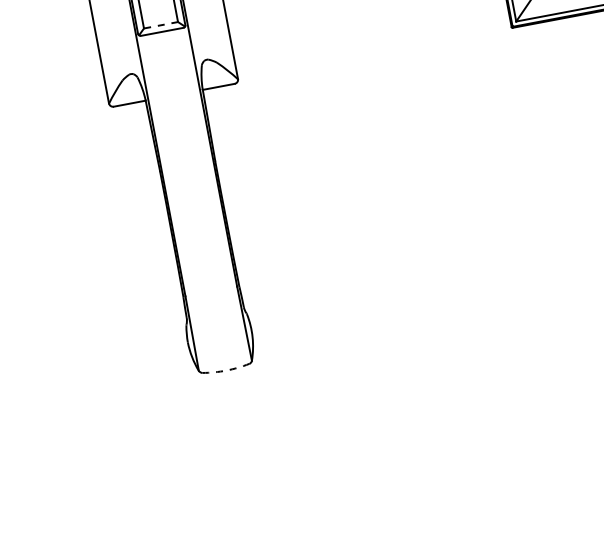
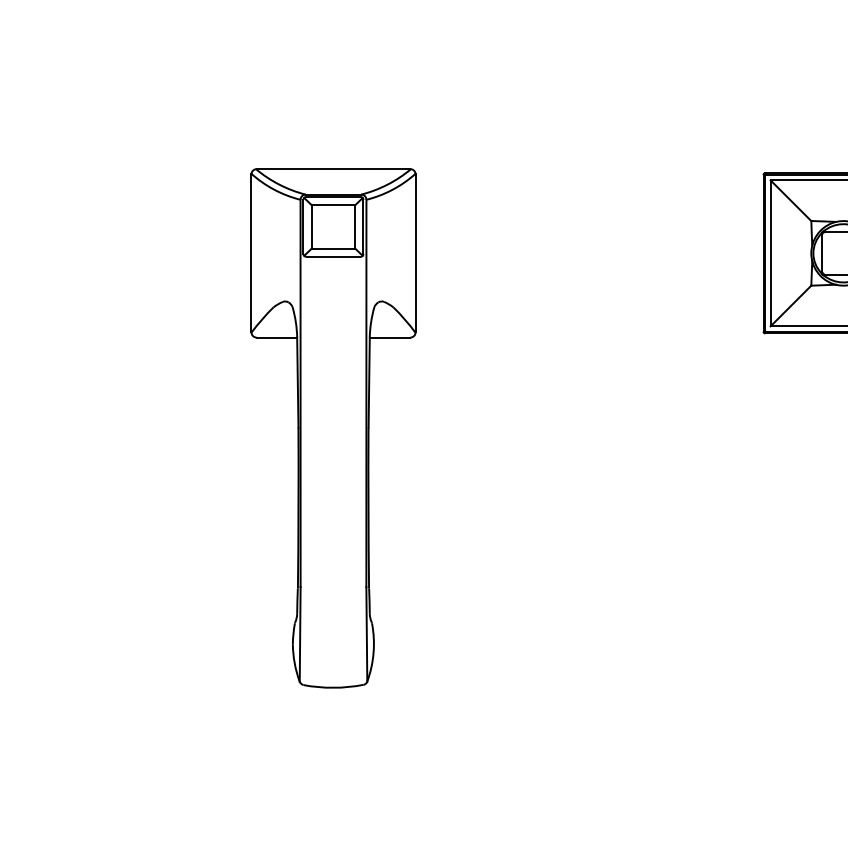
line: (161, 25) -> (333, 248), dashed -> solid
arc: (226, 370) -> (333, 687), dashed -> solid

